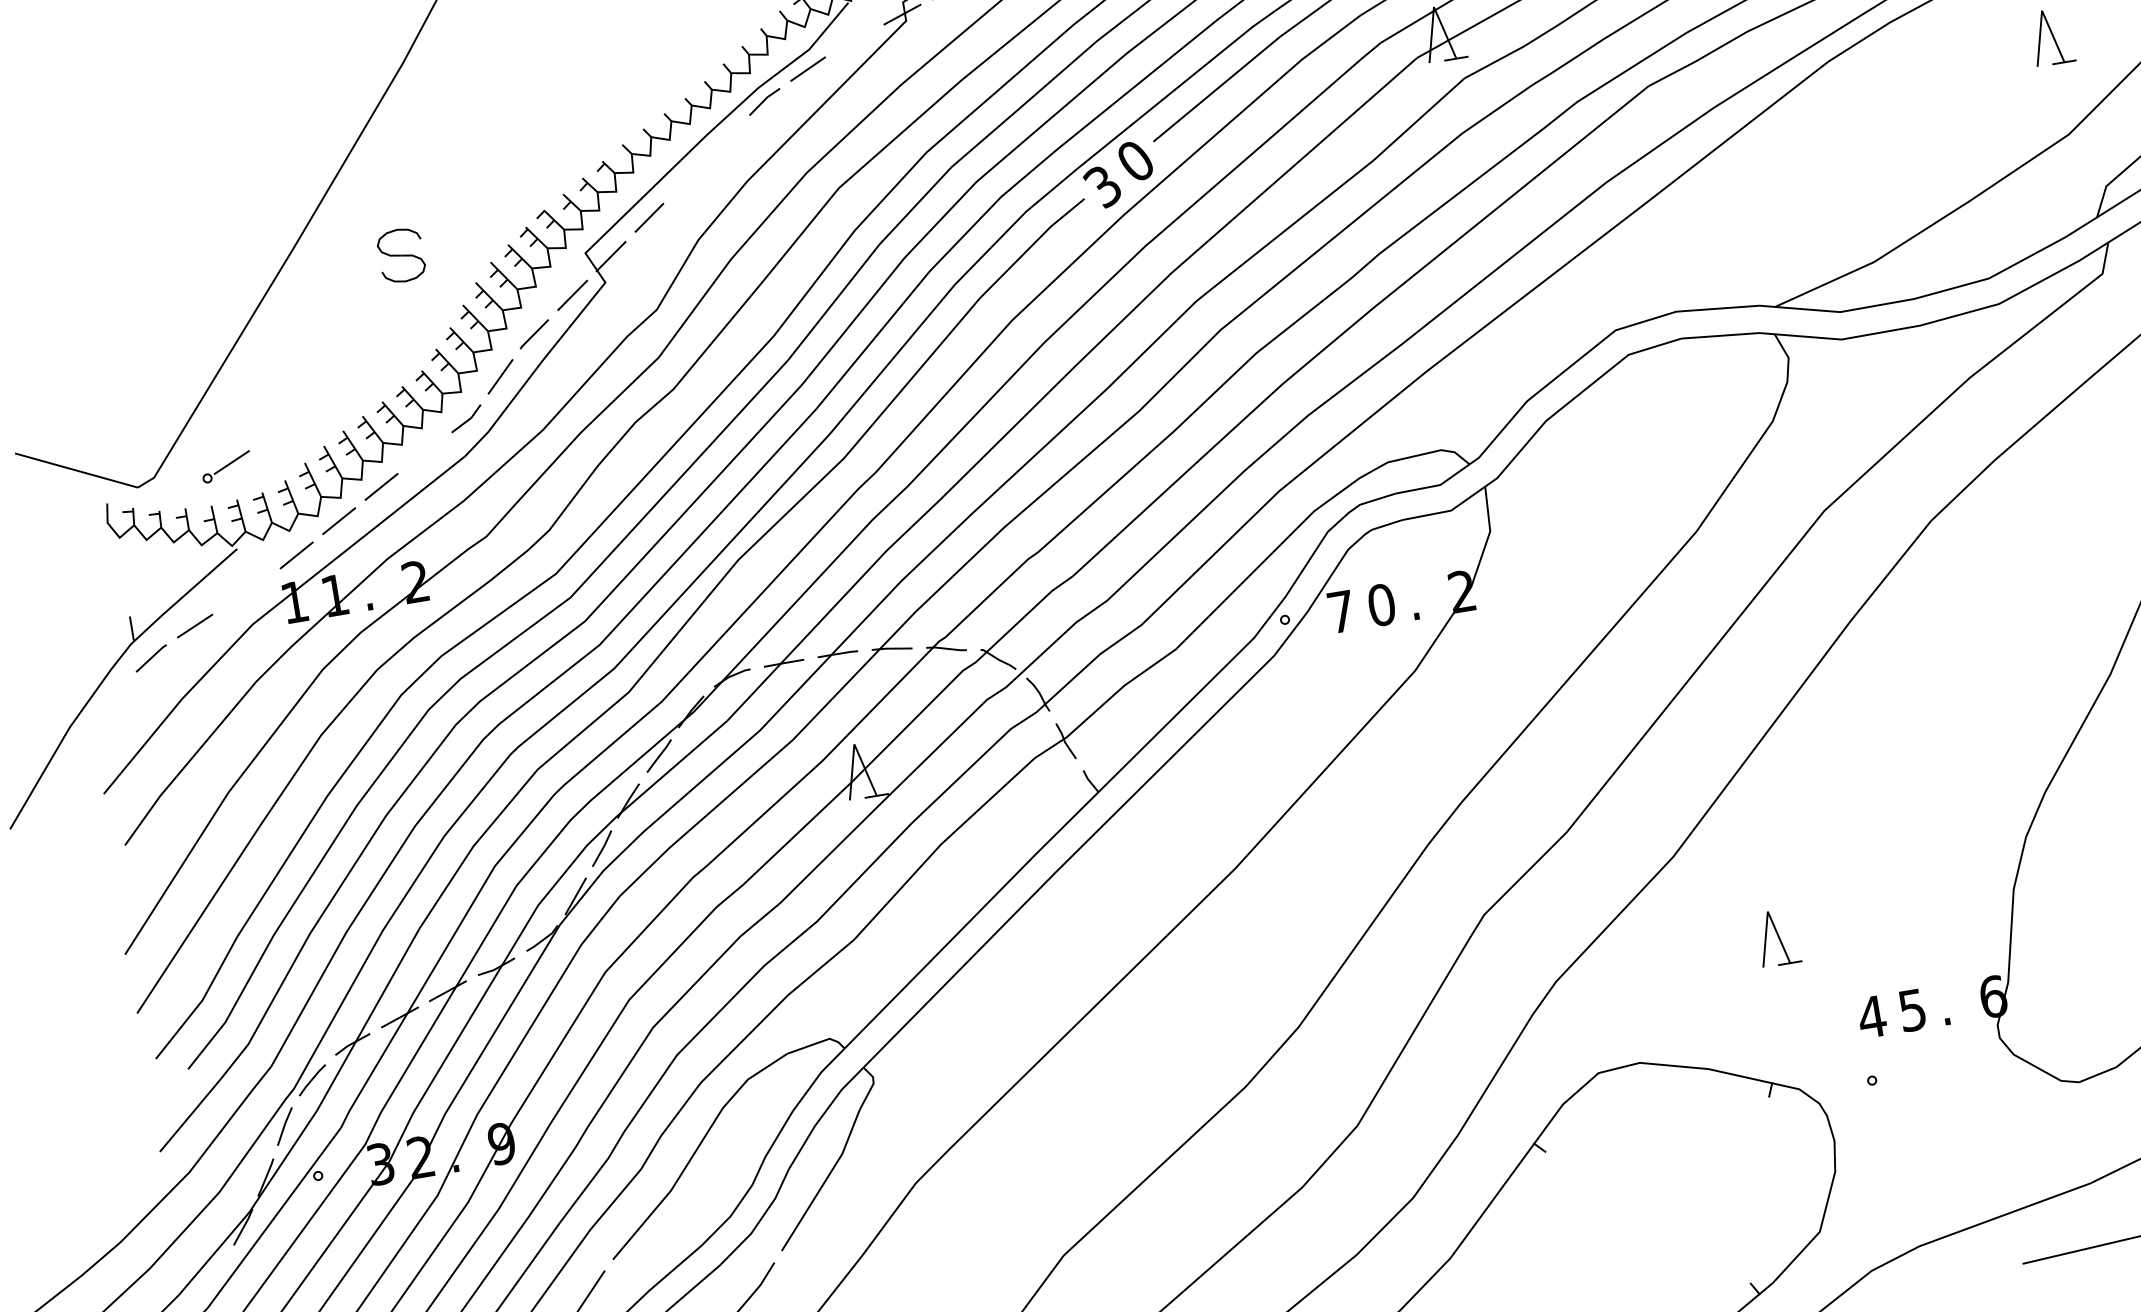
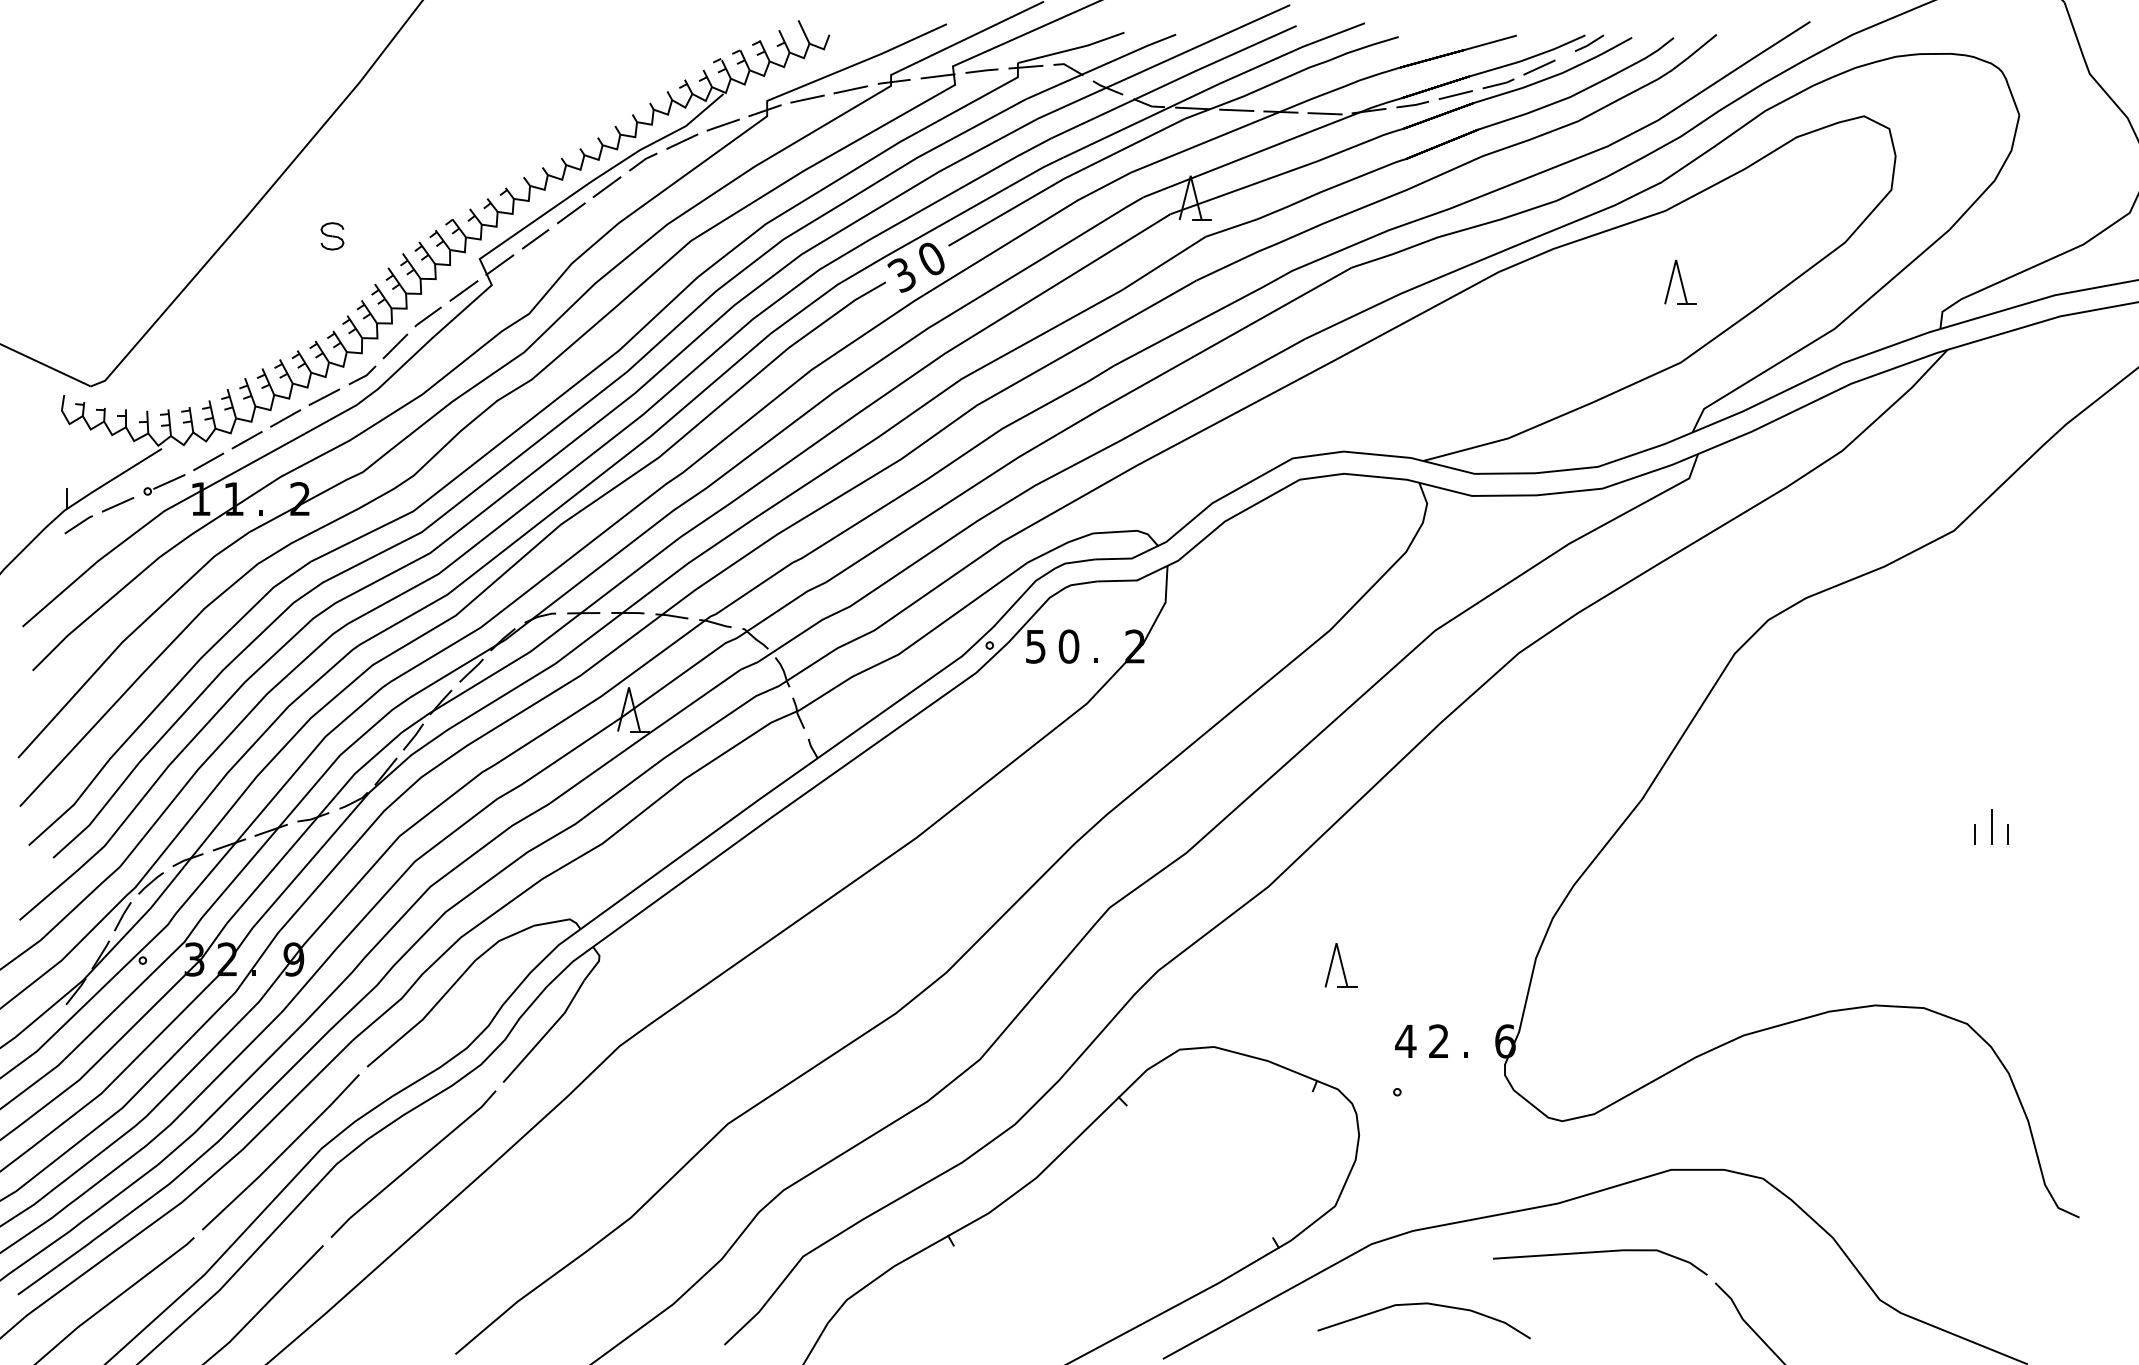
line: (853, 40) -> (722, 124), added
line: (725, 140) -> (606, 187), added
line: (686, 179) -> (570, 213), added
part: (401, 255) -> (332, 236), size x0.62
line: (424, 452) -> (324, 396), added
part: (226, 466) -> (164, 484), moved
text: (1340, 611) -> (1035, 646), 7 -> 5
text: (1911, 1010) -> (1438, 1041), 5 -> 2

